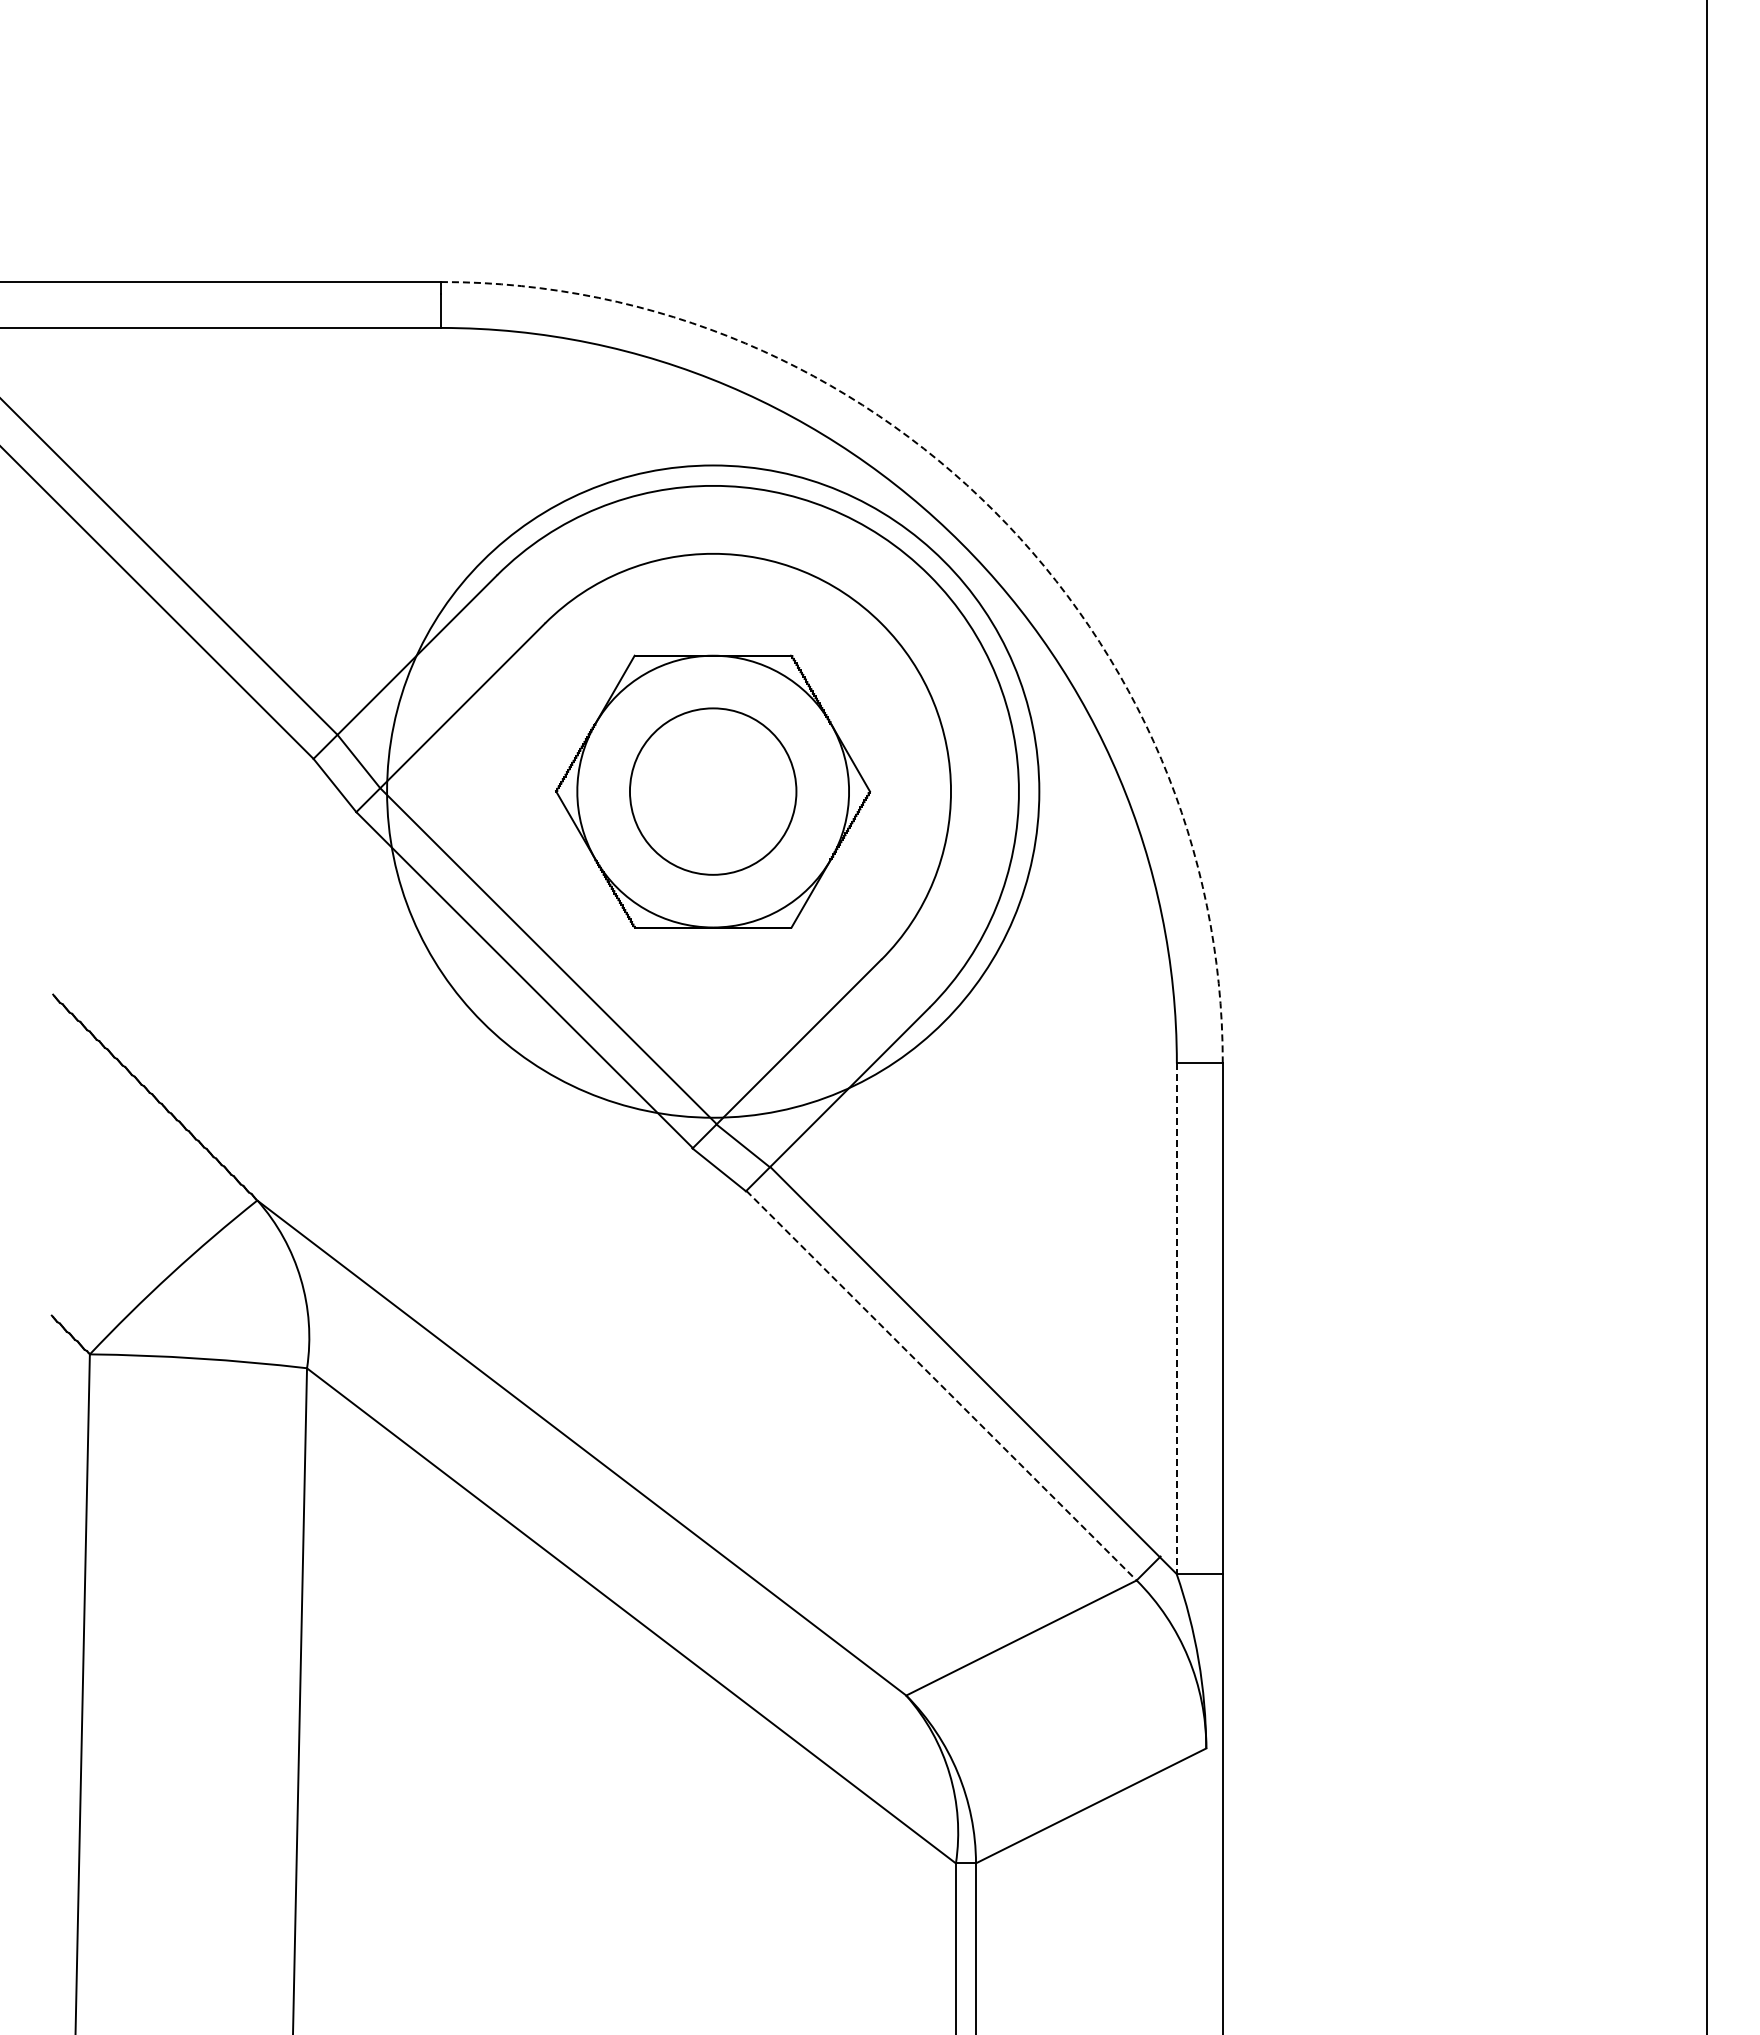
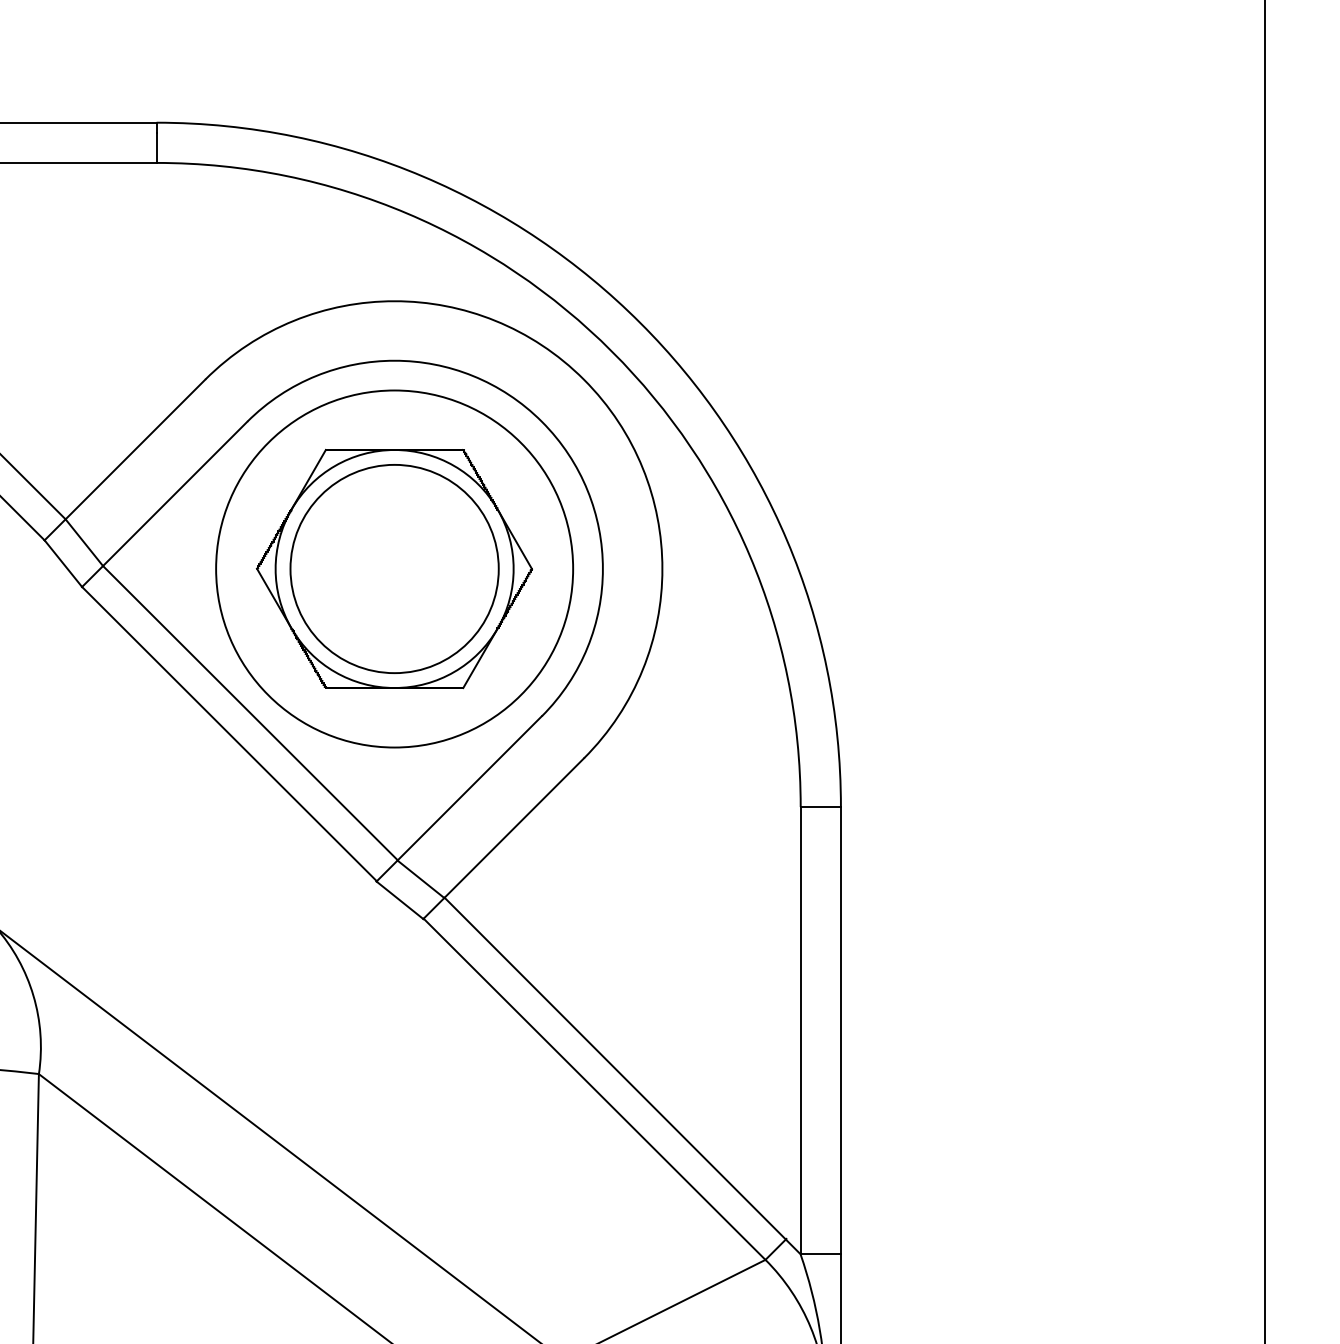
arc: (993, 510) -> (640, 322), dashed -> solid
circle: (713, 791) -> (394, 568), size x0.62
circle: (713, 791) -> (394, 568), size x1.43
line: (1176, 1319) -> (800, 1031), dashed -> solid
line: (941, 1385) -> (594, 1089), dashed -> solid

